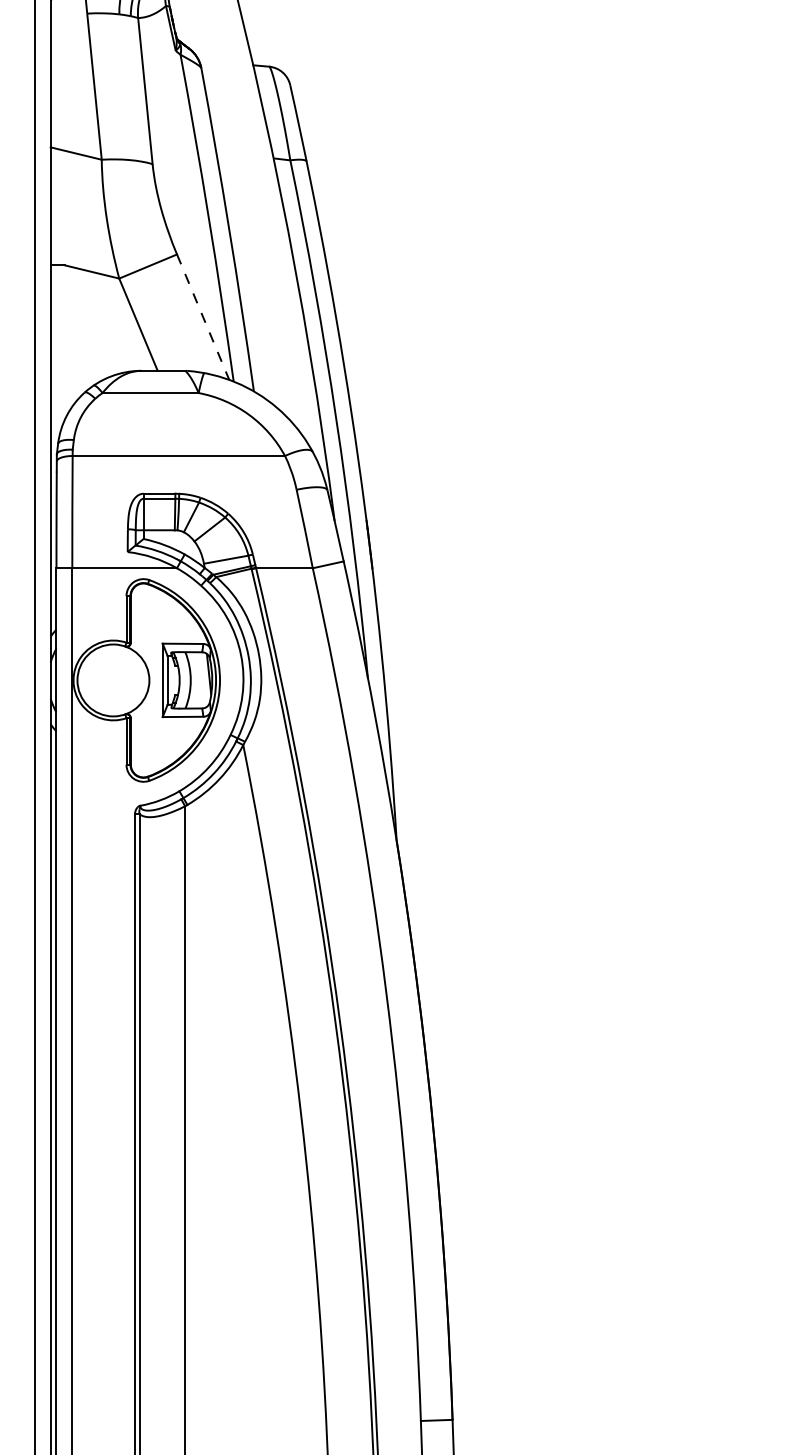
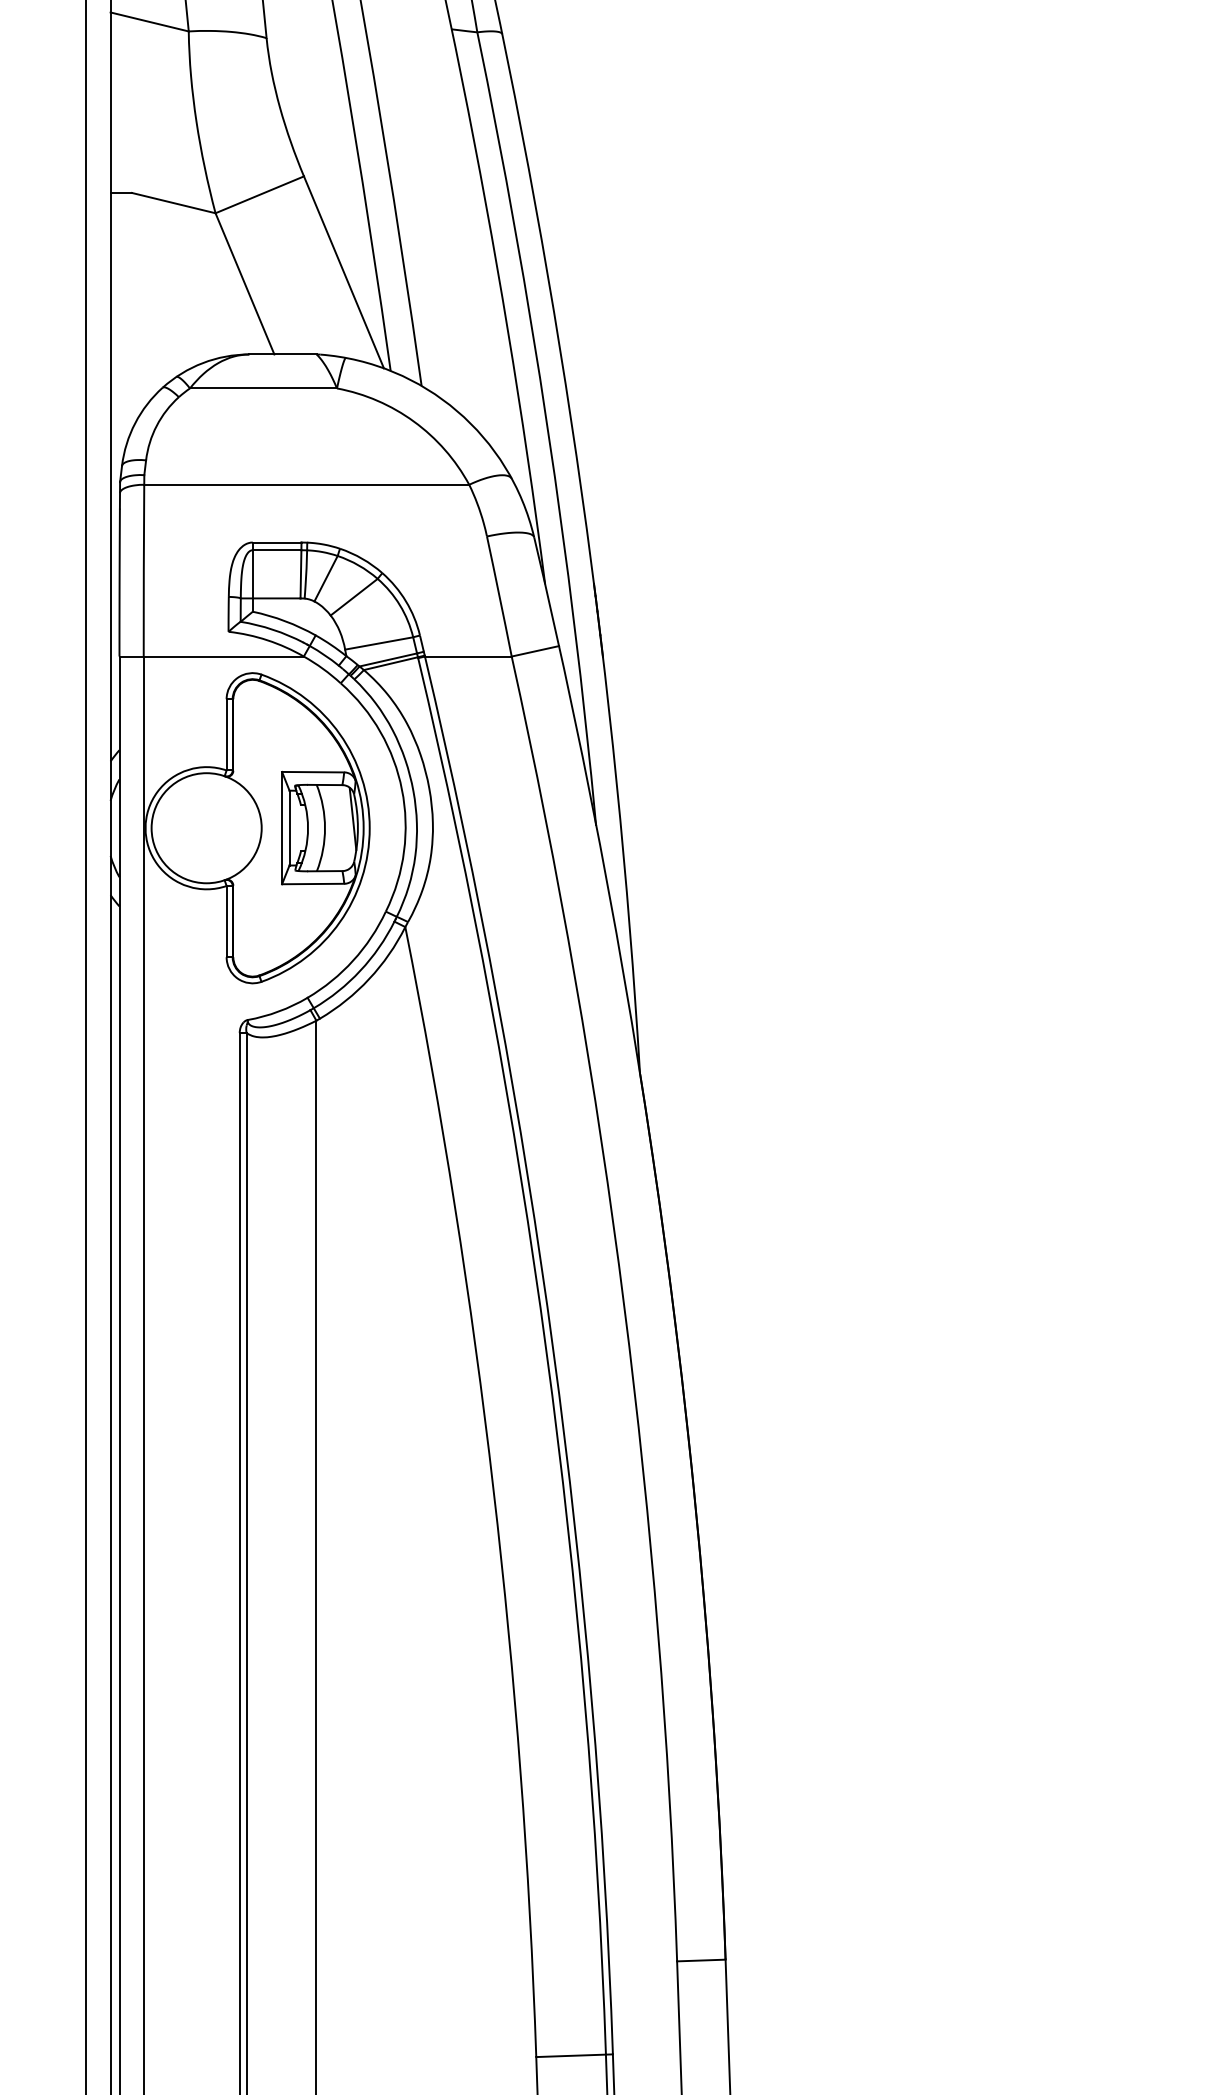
line: (203, 317) -> (344, 272), dashed -> solid

